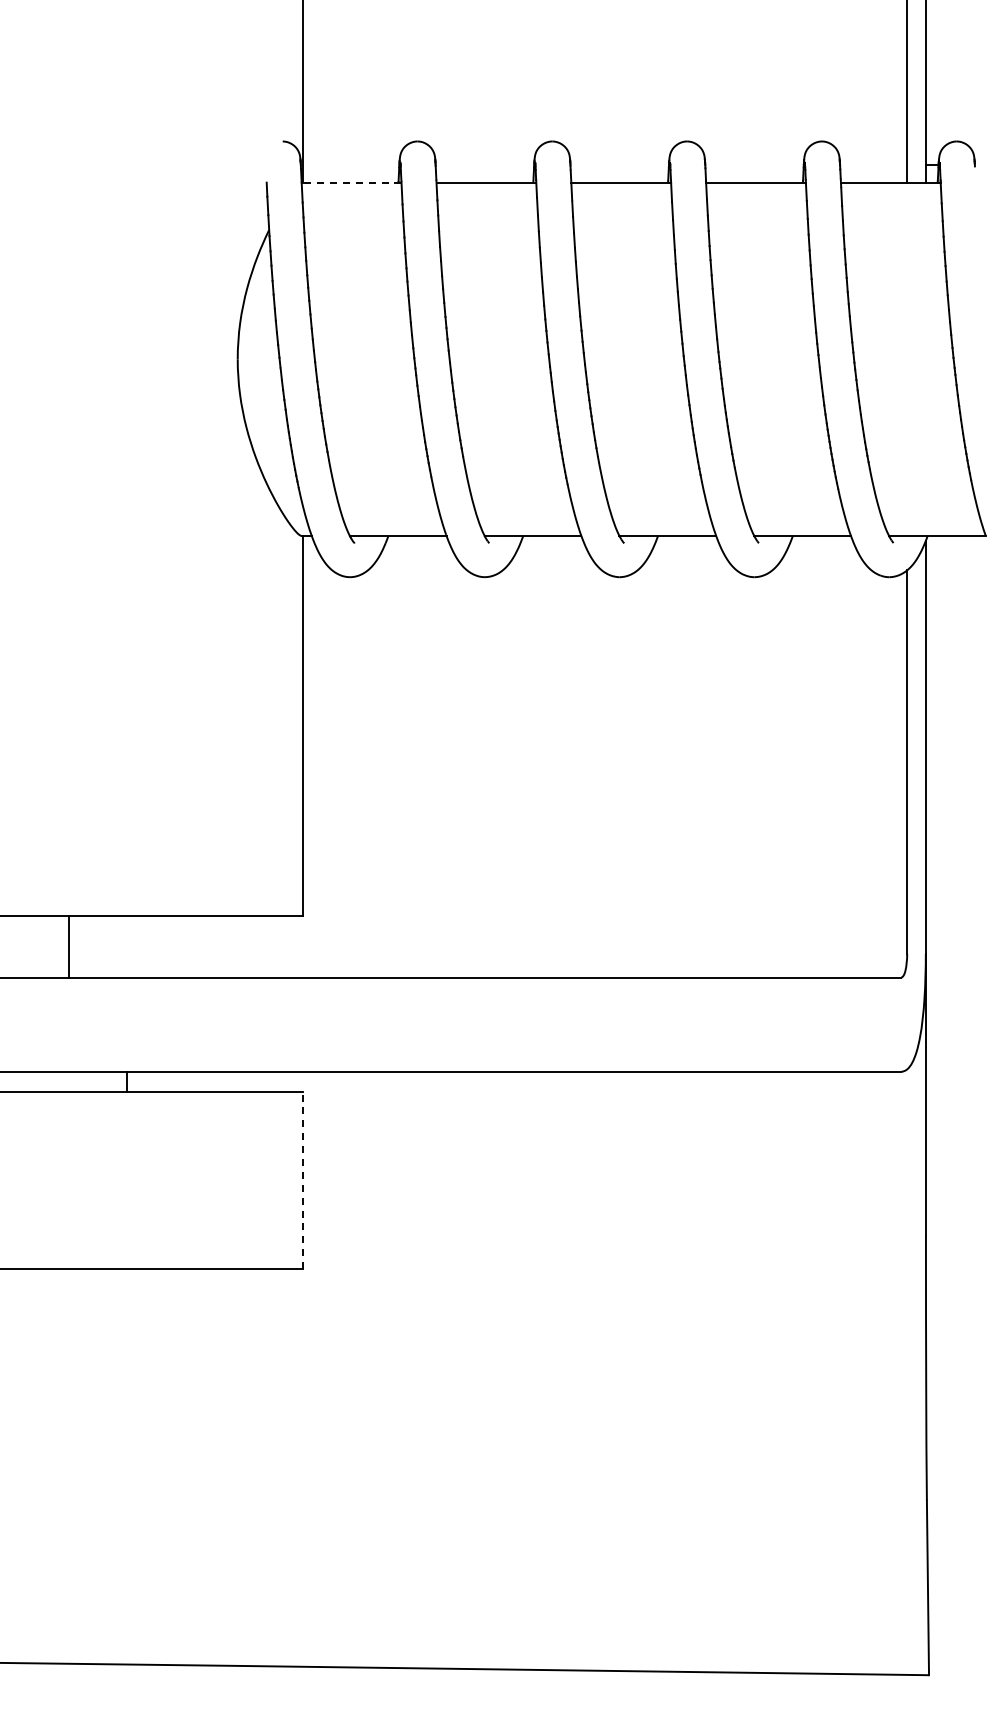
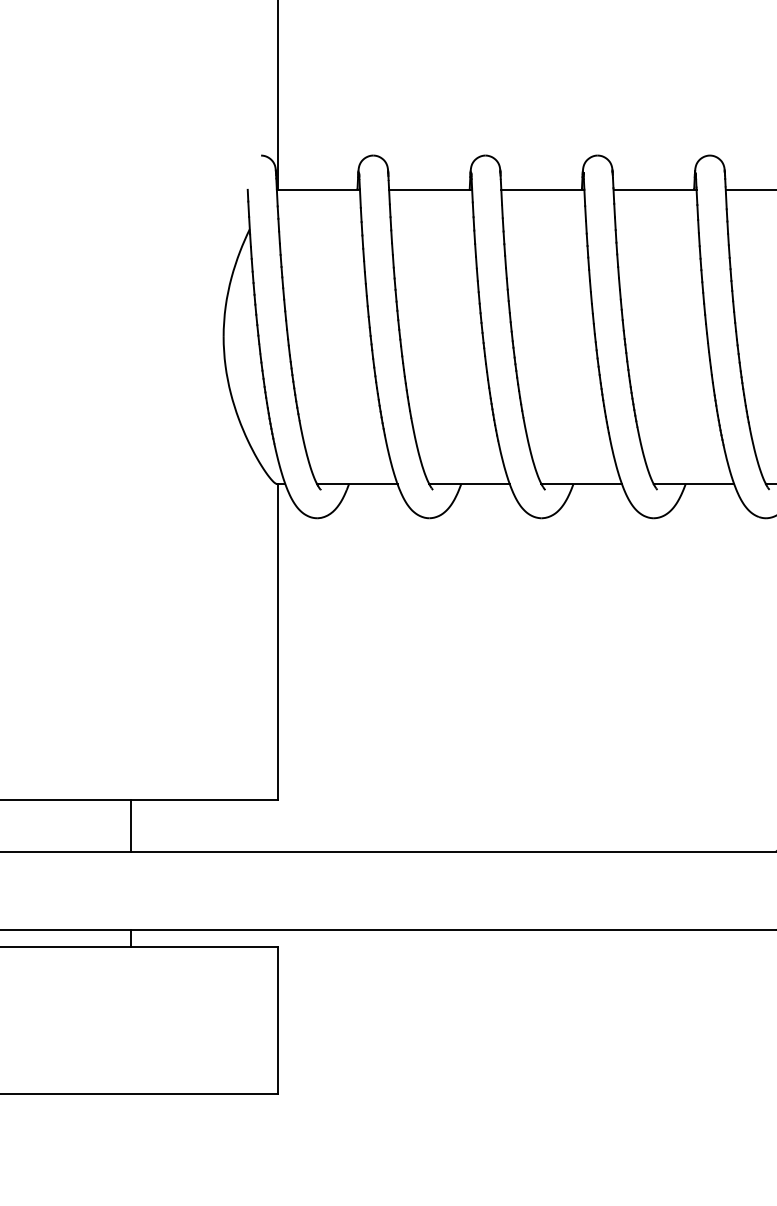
line: (351, 182) -> (318, 189), dashed -> solid
line: (68, 946) -> (131, 825), moved
line: (303, 1180) -> (278, 1020), dashed -> solid

